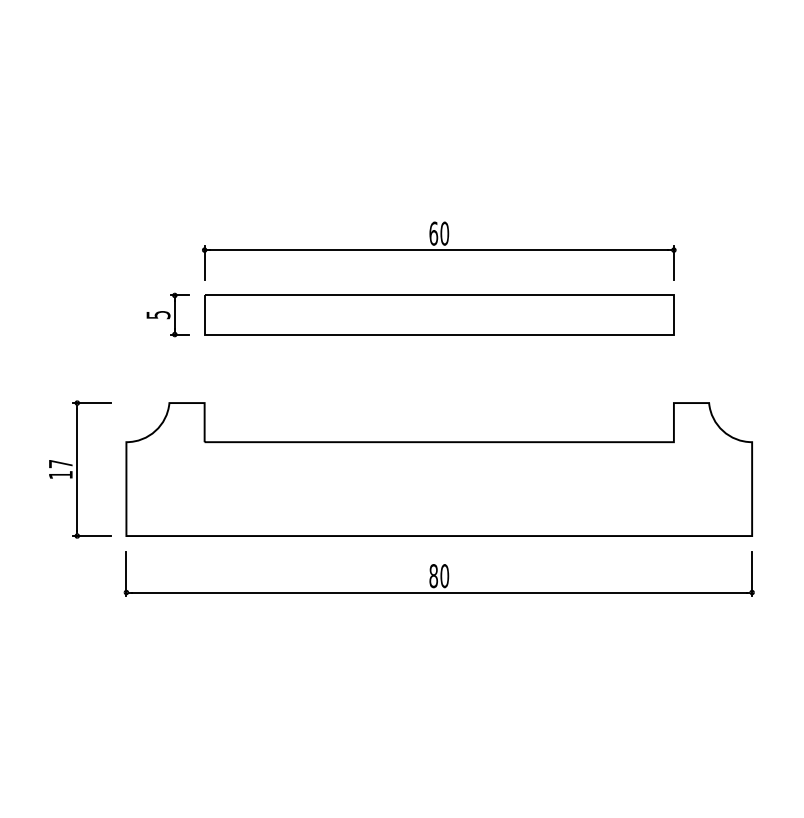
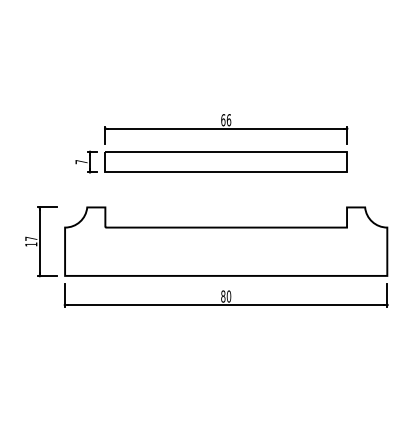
text: (445, 232) -> (229, 119), 60 -> 66
text: (158, 315) -> (81, 162), 5 -> 7

